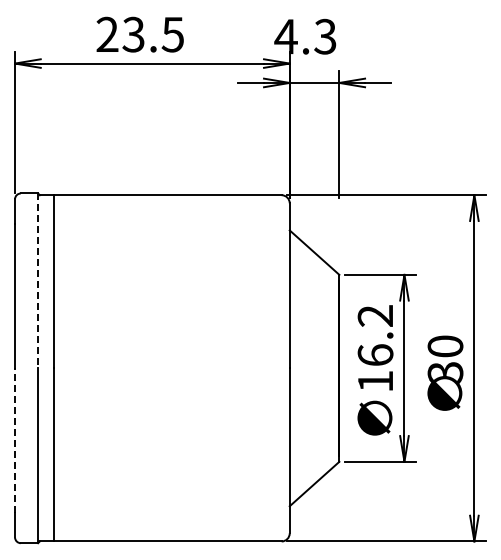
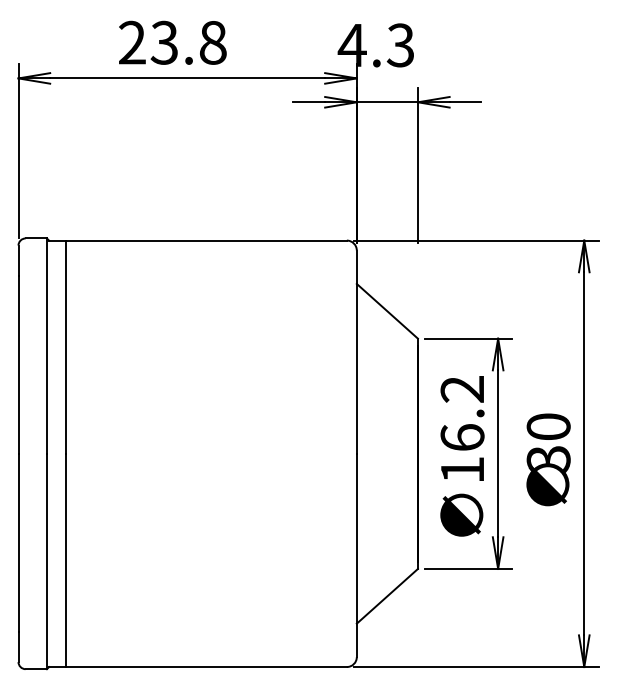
text: (172, 34) -> (212, 42), 23.5 -> 23.8
line: (38, 281) -> (47, 346), dashed -> solid
line: (15, 439) -> (19, 541), dashed -> solid

